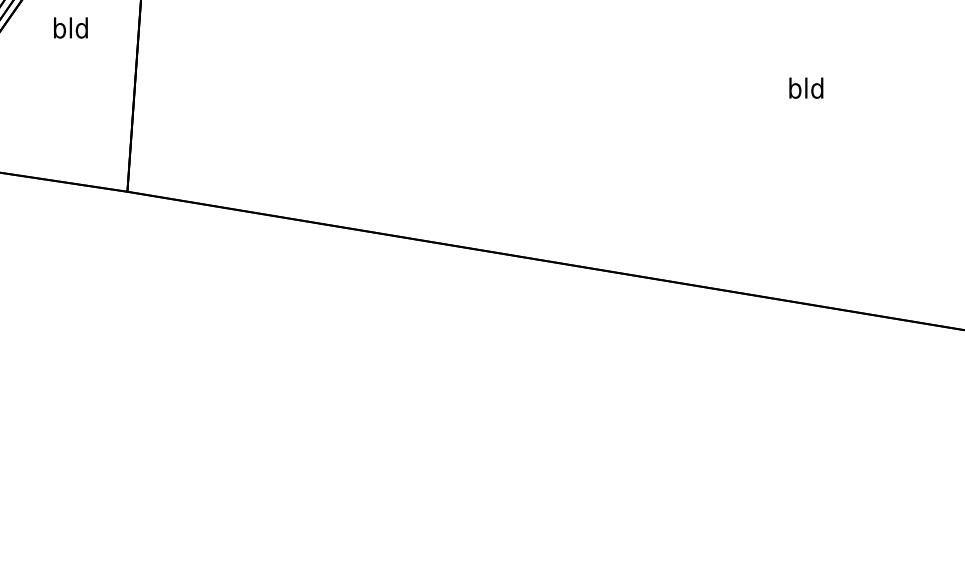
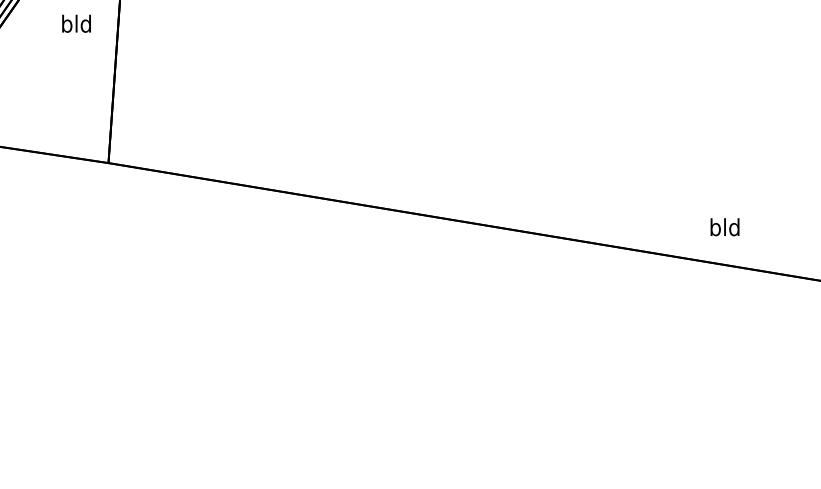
text: (70, 27) -> (76, 23), moved
text: (806, 87) -> (725, 226), moved

